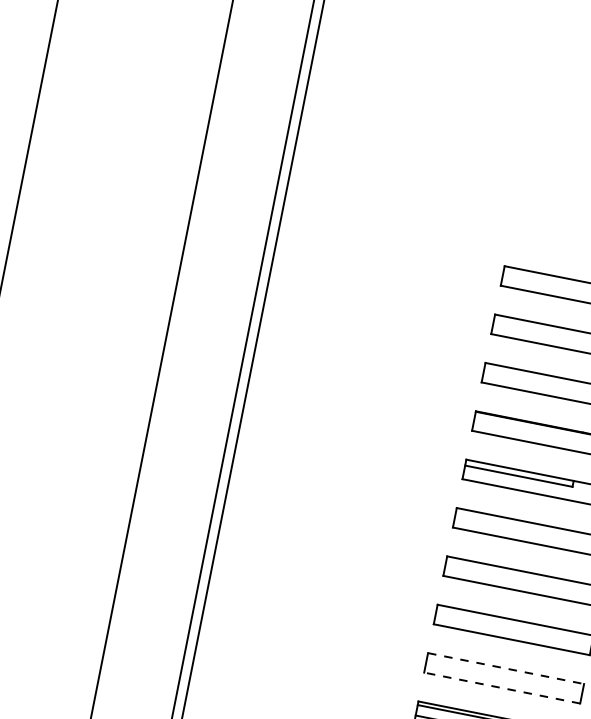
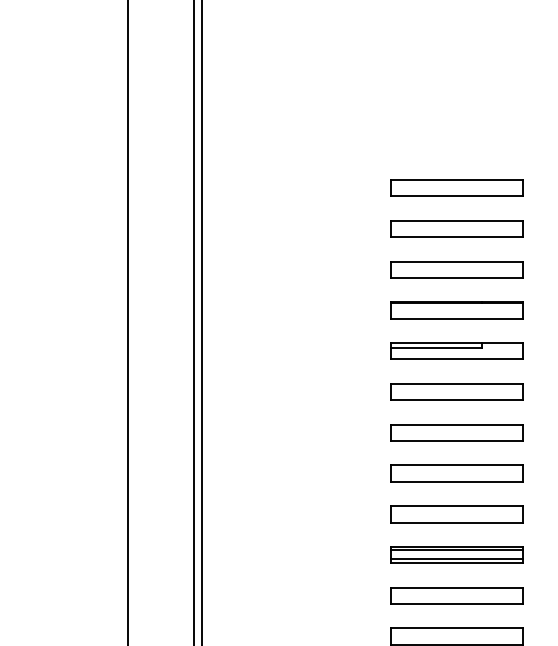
line: (506, 669) -> (457, 506), dashed -> solid
line: (502, 688) -> (457, 522), dashed -> solid

